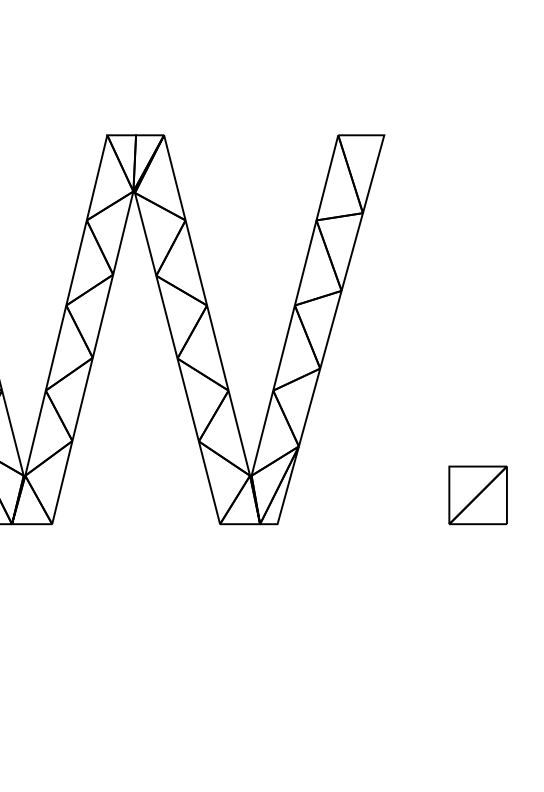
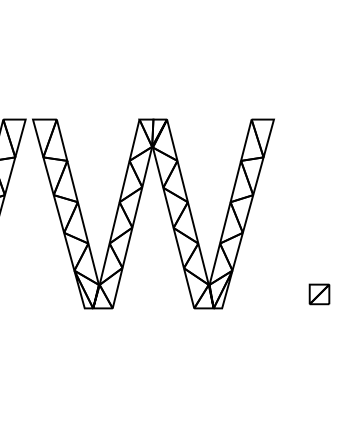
part: (478, 495) -> (319, 294), size x0.7

